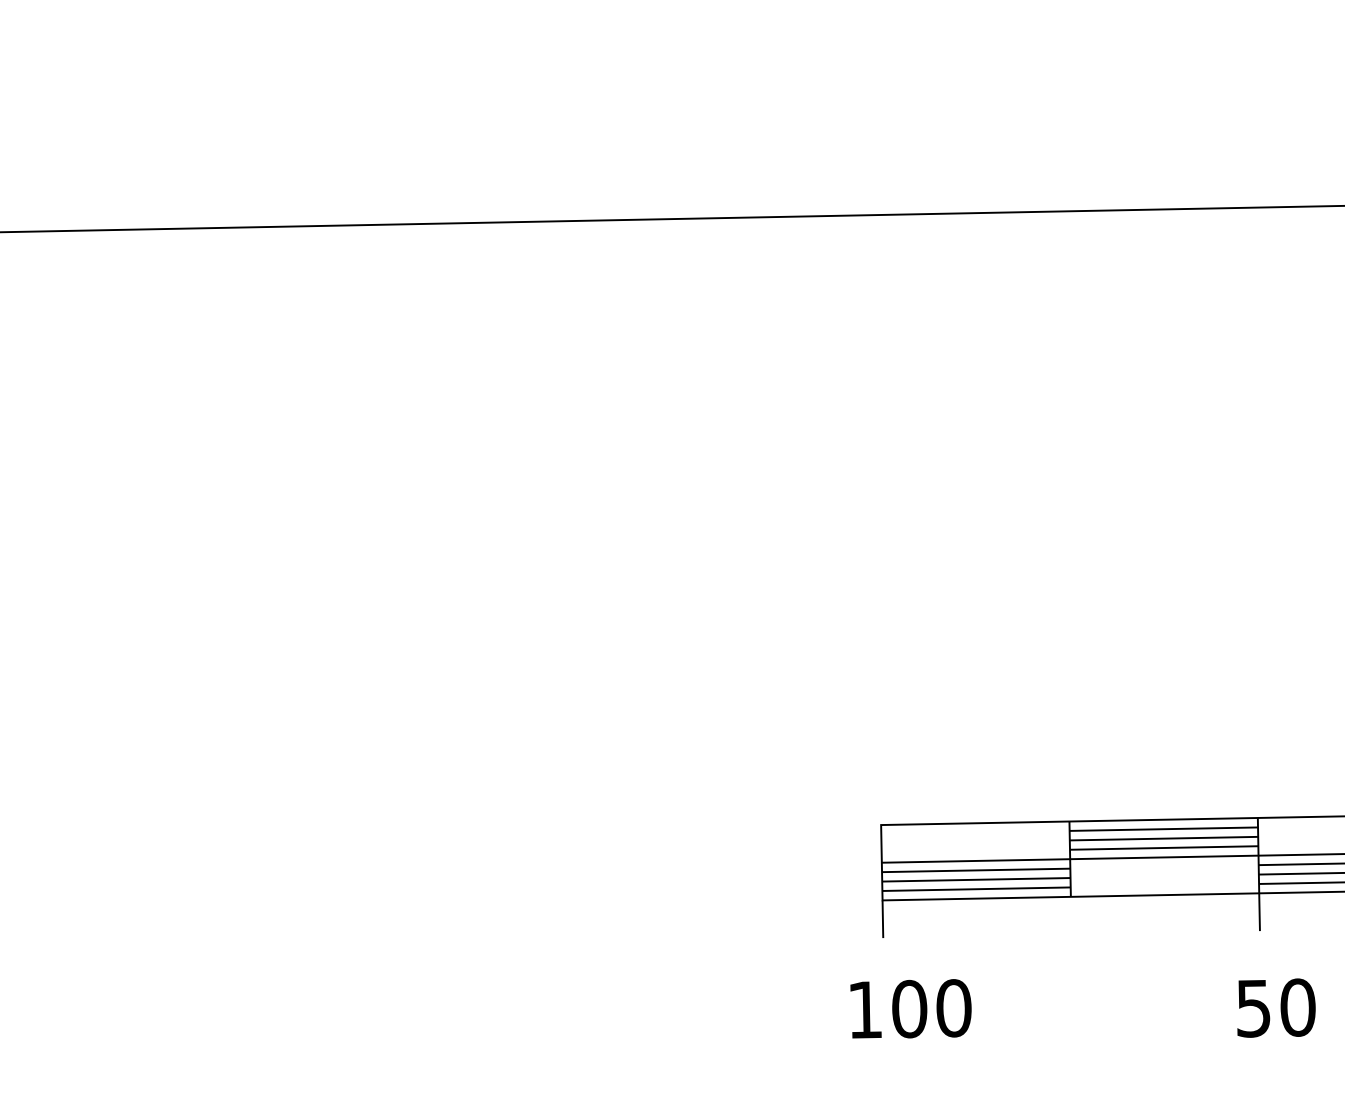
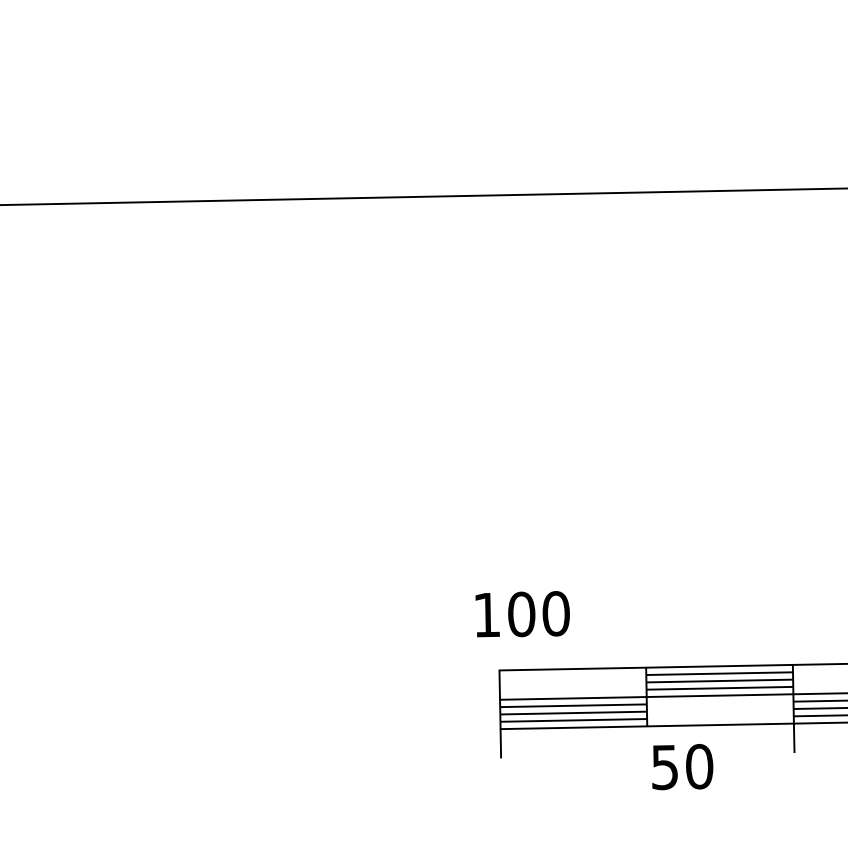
text: (1276, 1007) -> (682, 766), moved
text: (910, 1008) -> (522, 613), moved

